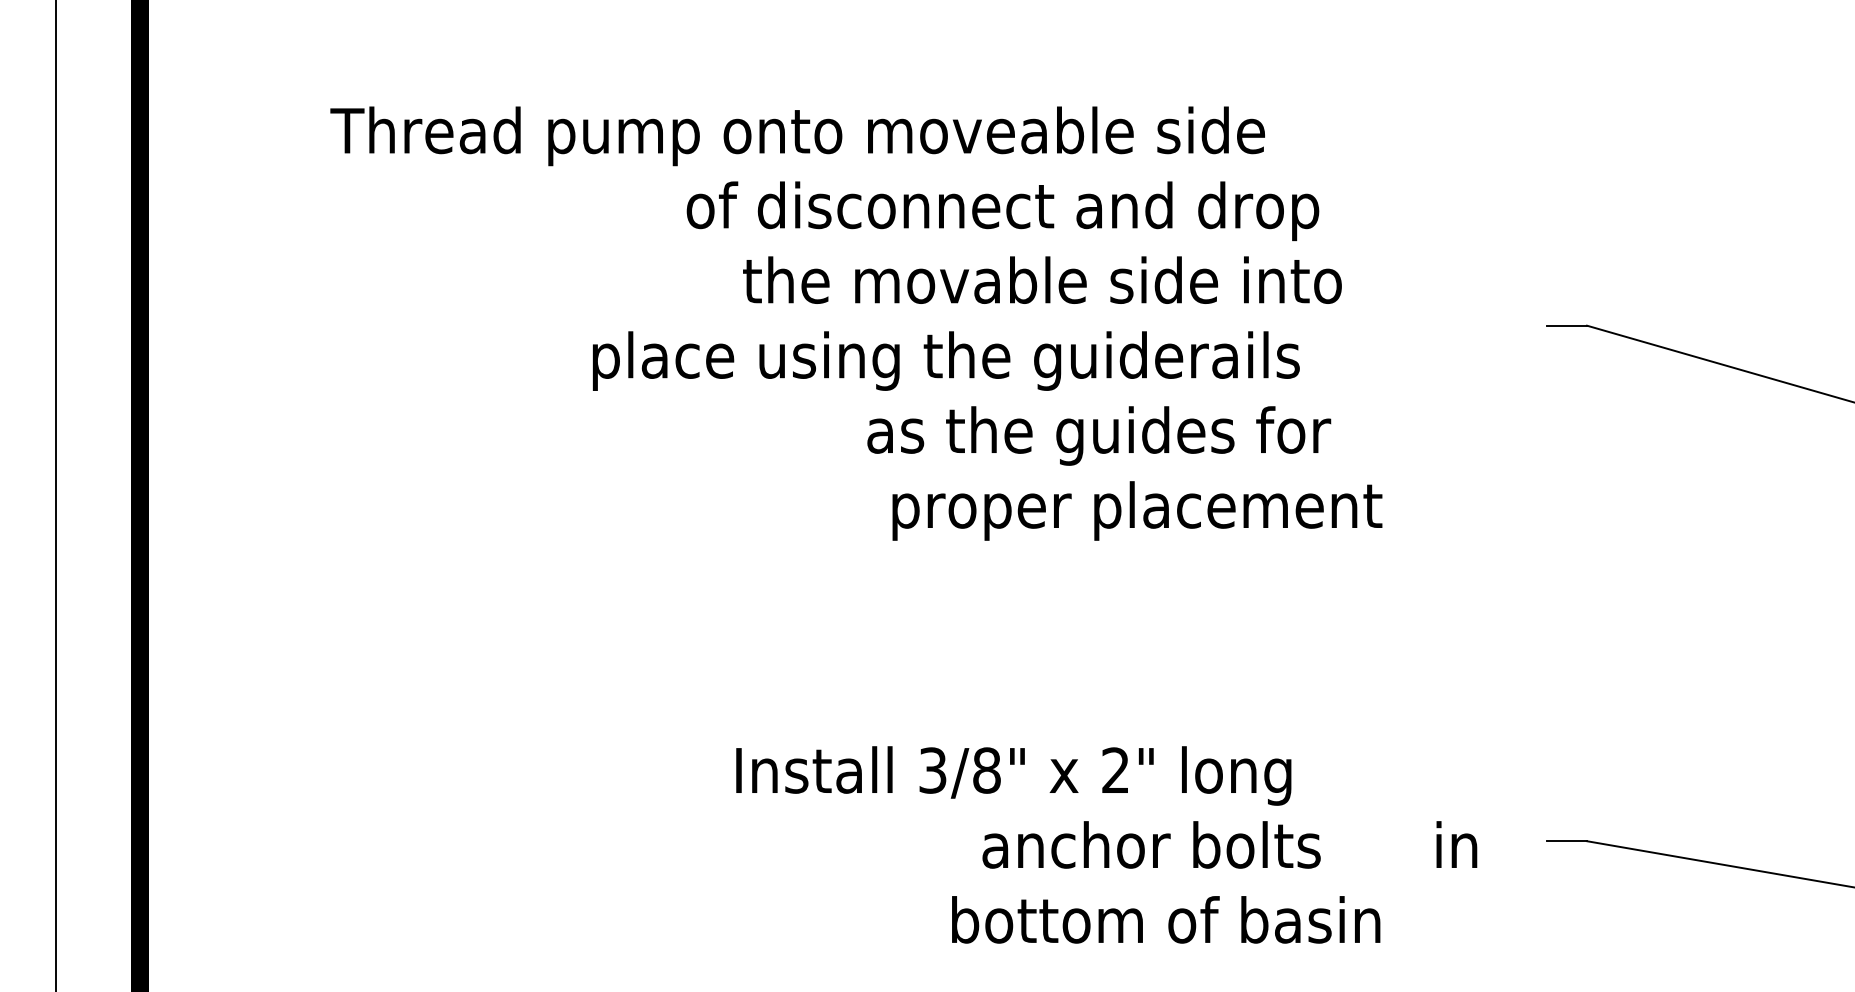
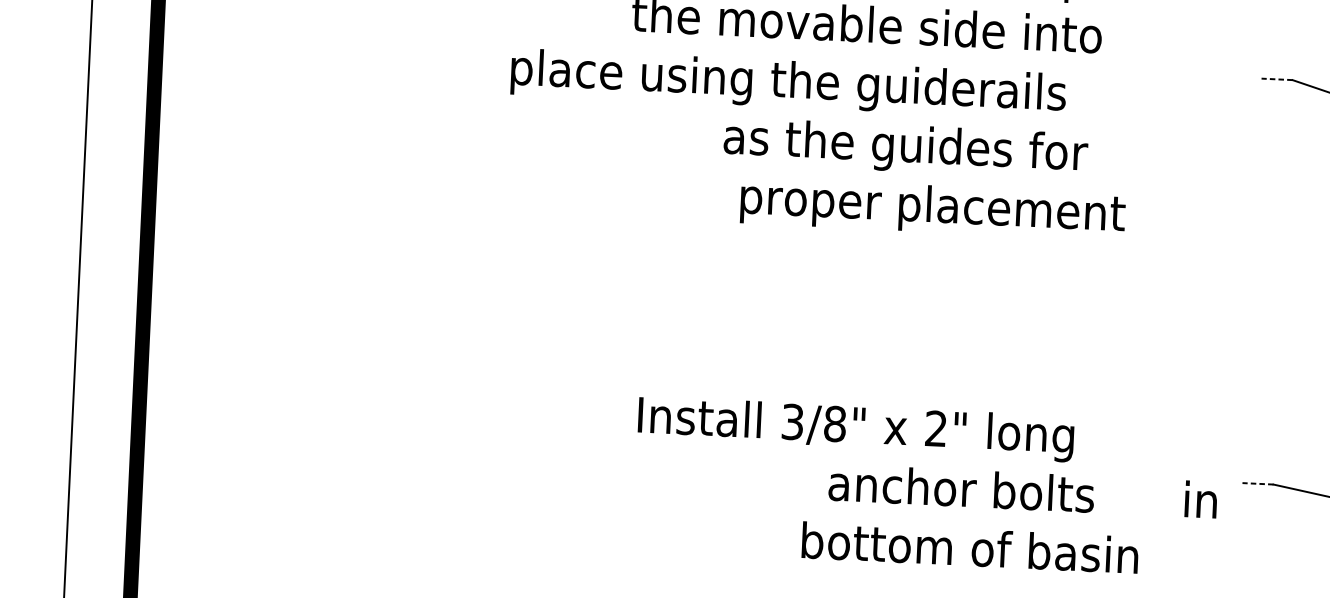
line: (1567, 325) -> (1277, 79), solid -> dashed
line: (1567, 841) -> (1258, 484), solid -> dashed
text: (1106, 844) -> (926, 486), moved

